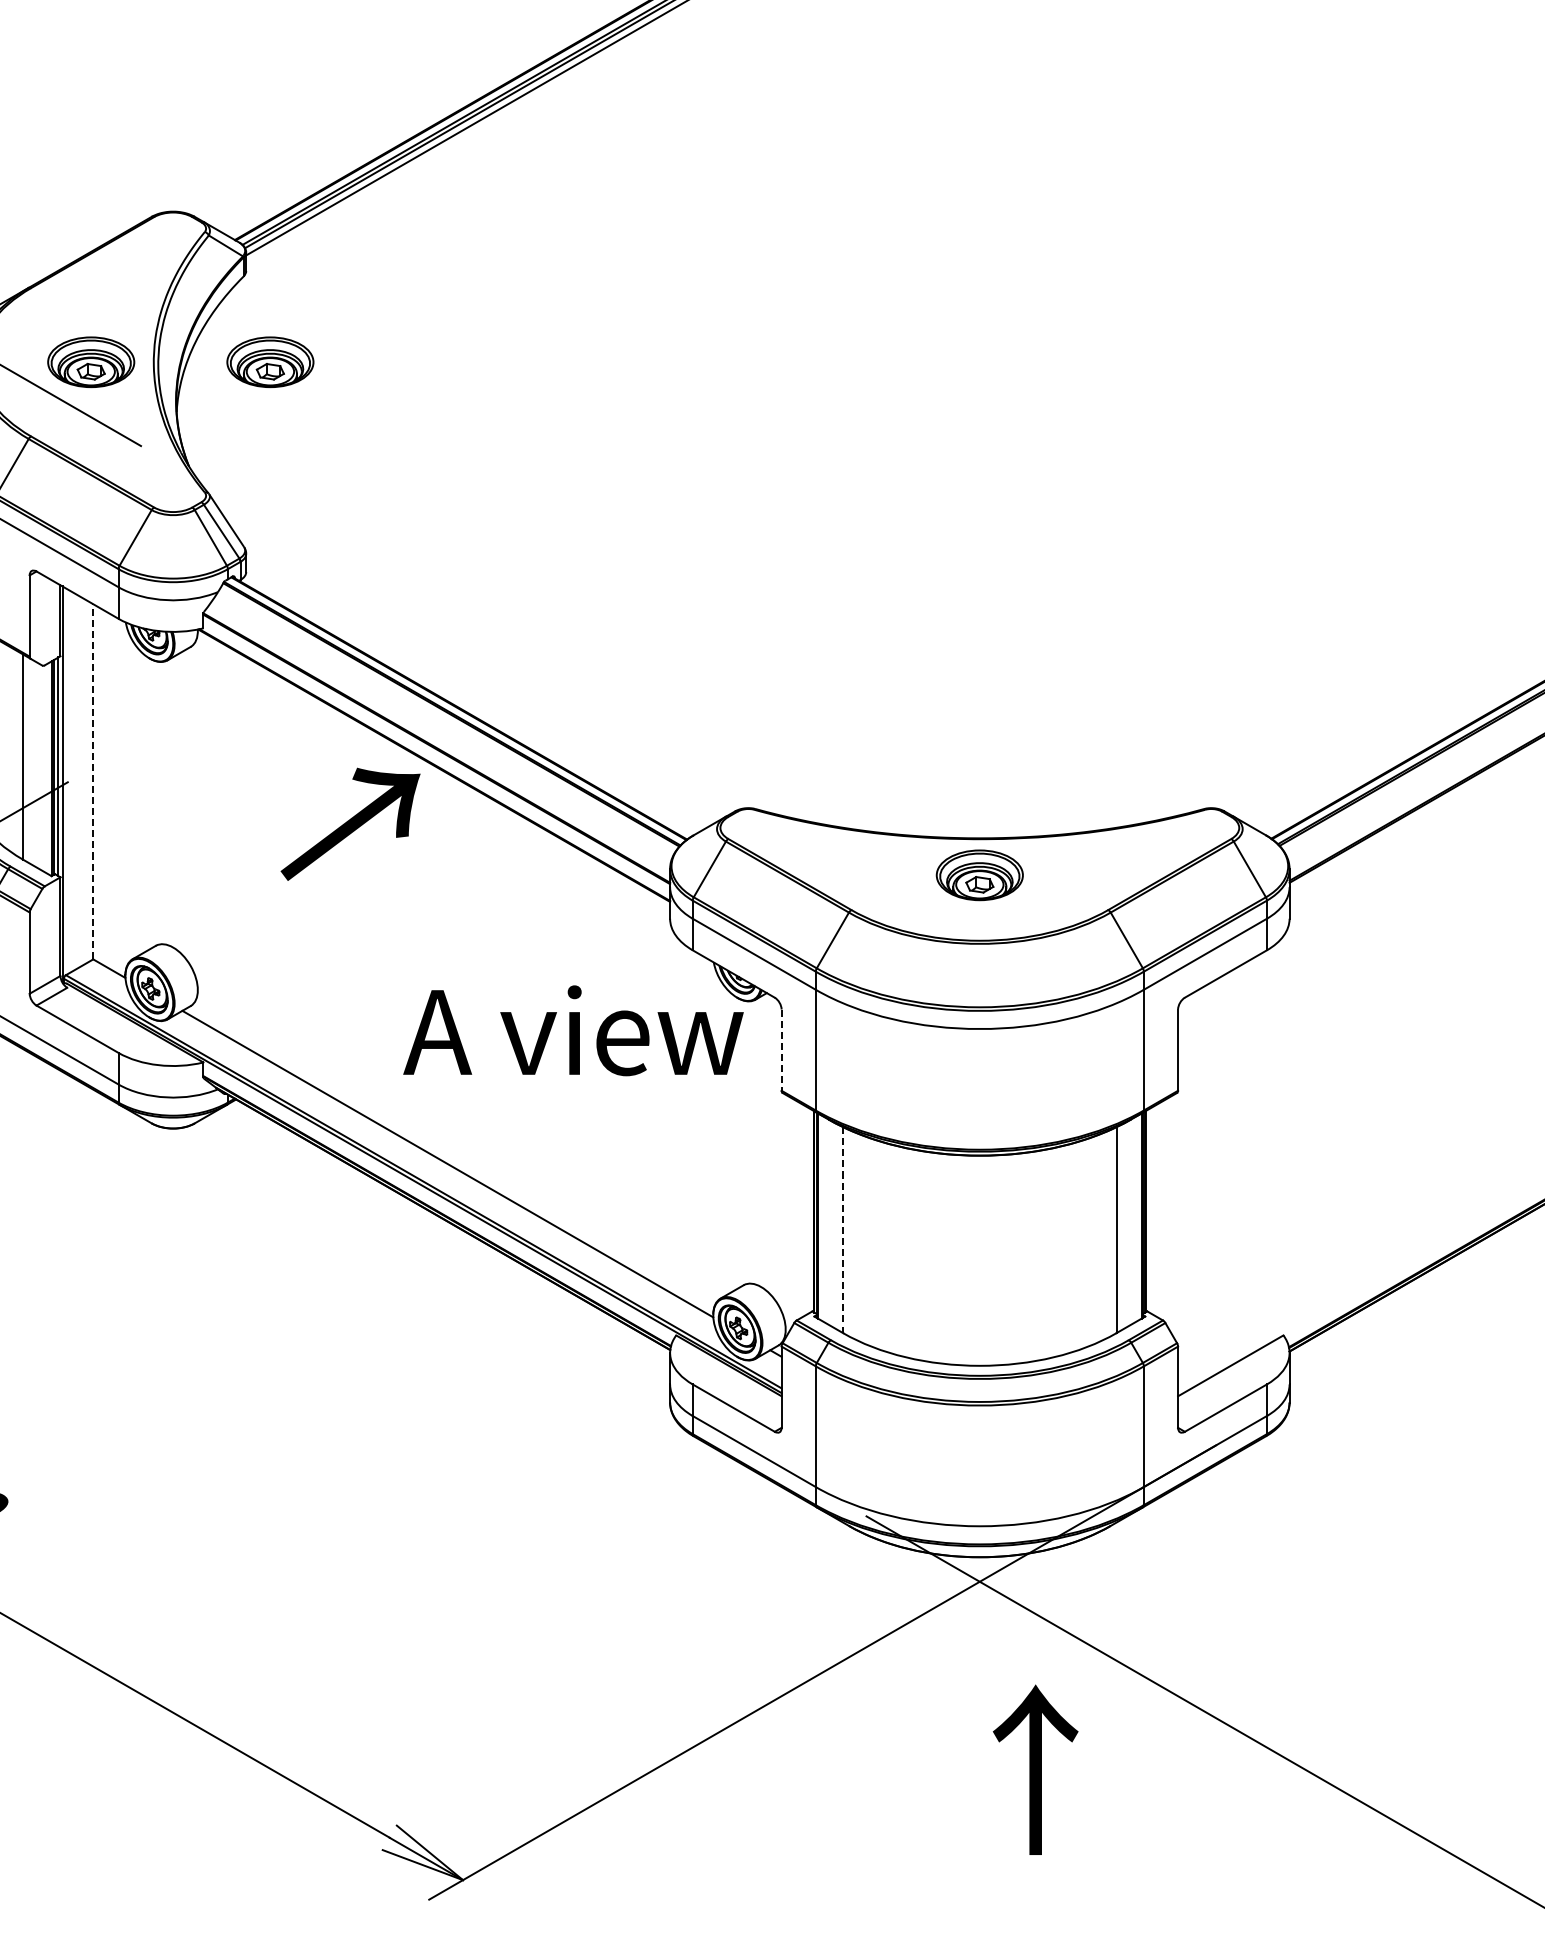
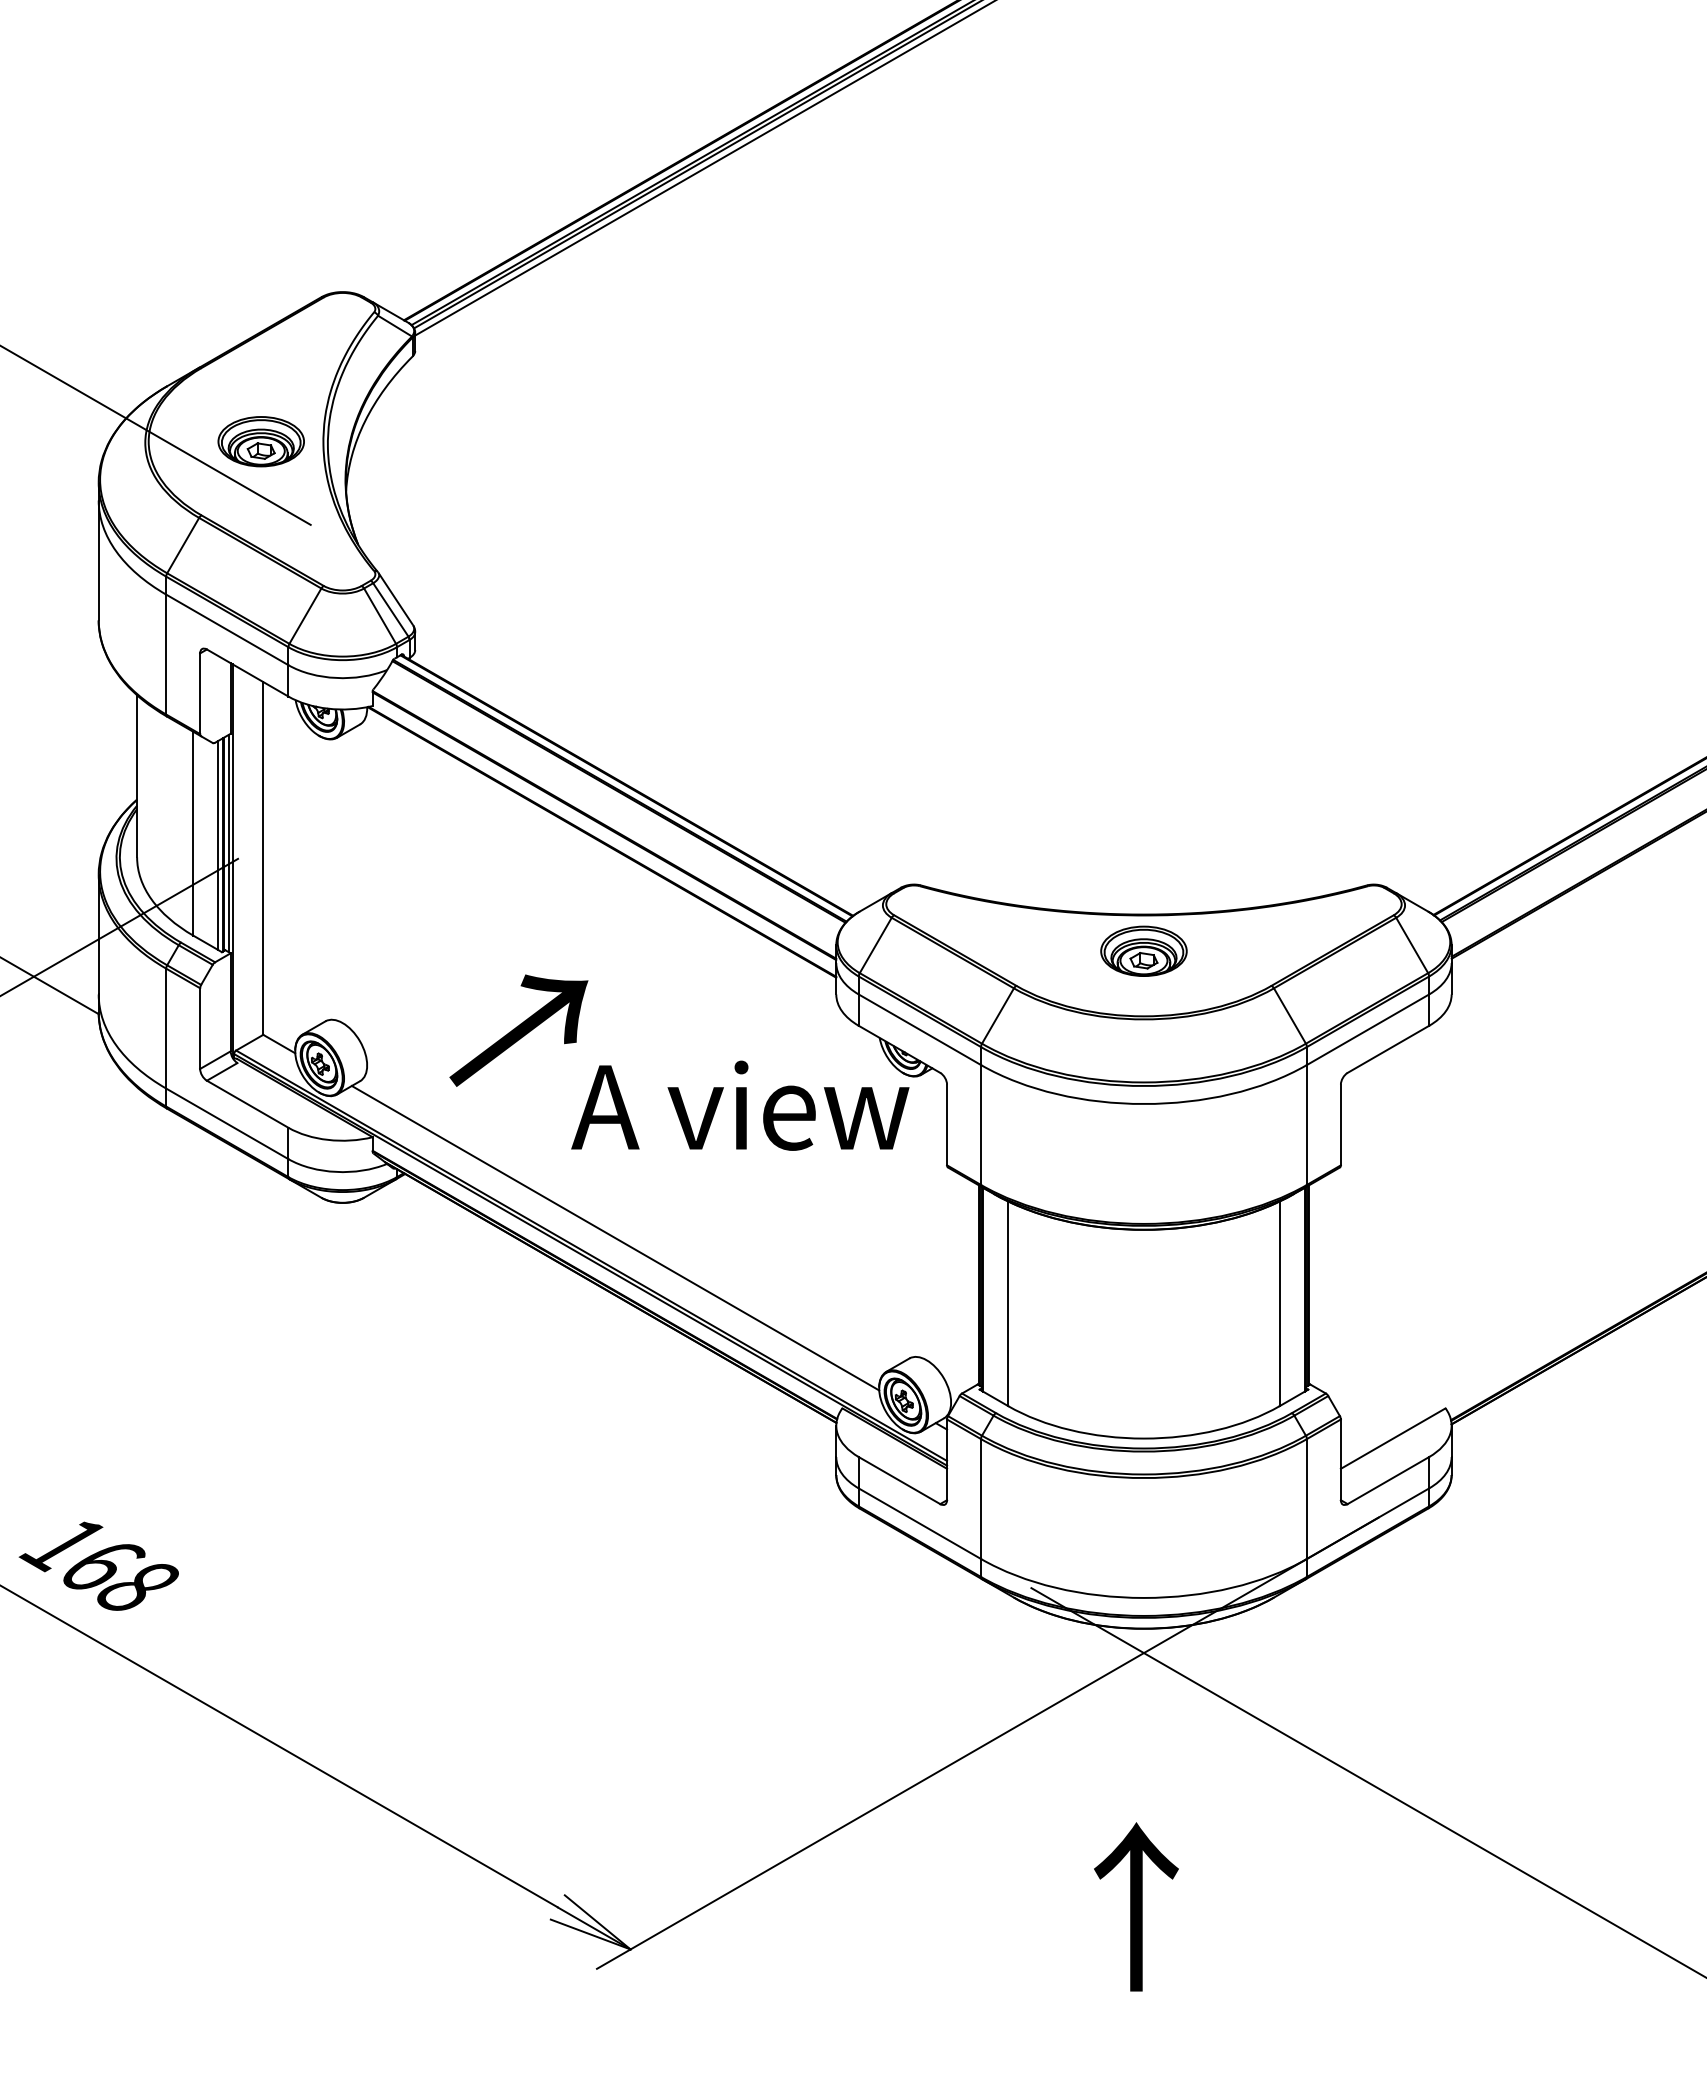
part: (269, 362) -> (438, 441), removed
line: (48, 768) -> (218, 845), added
line: (92, 780) -> (262, 857), dashed -> solid
text: (350, 824) -> (518, 1030), moved
line: (782, 1050) -> (947, 1125), dashed -> solid
line: (843, 1230) -> (1008, 1304), dashed -> solid
text: (1035, 1769) -> (1136, 1906), moved

